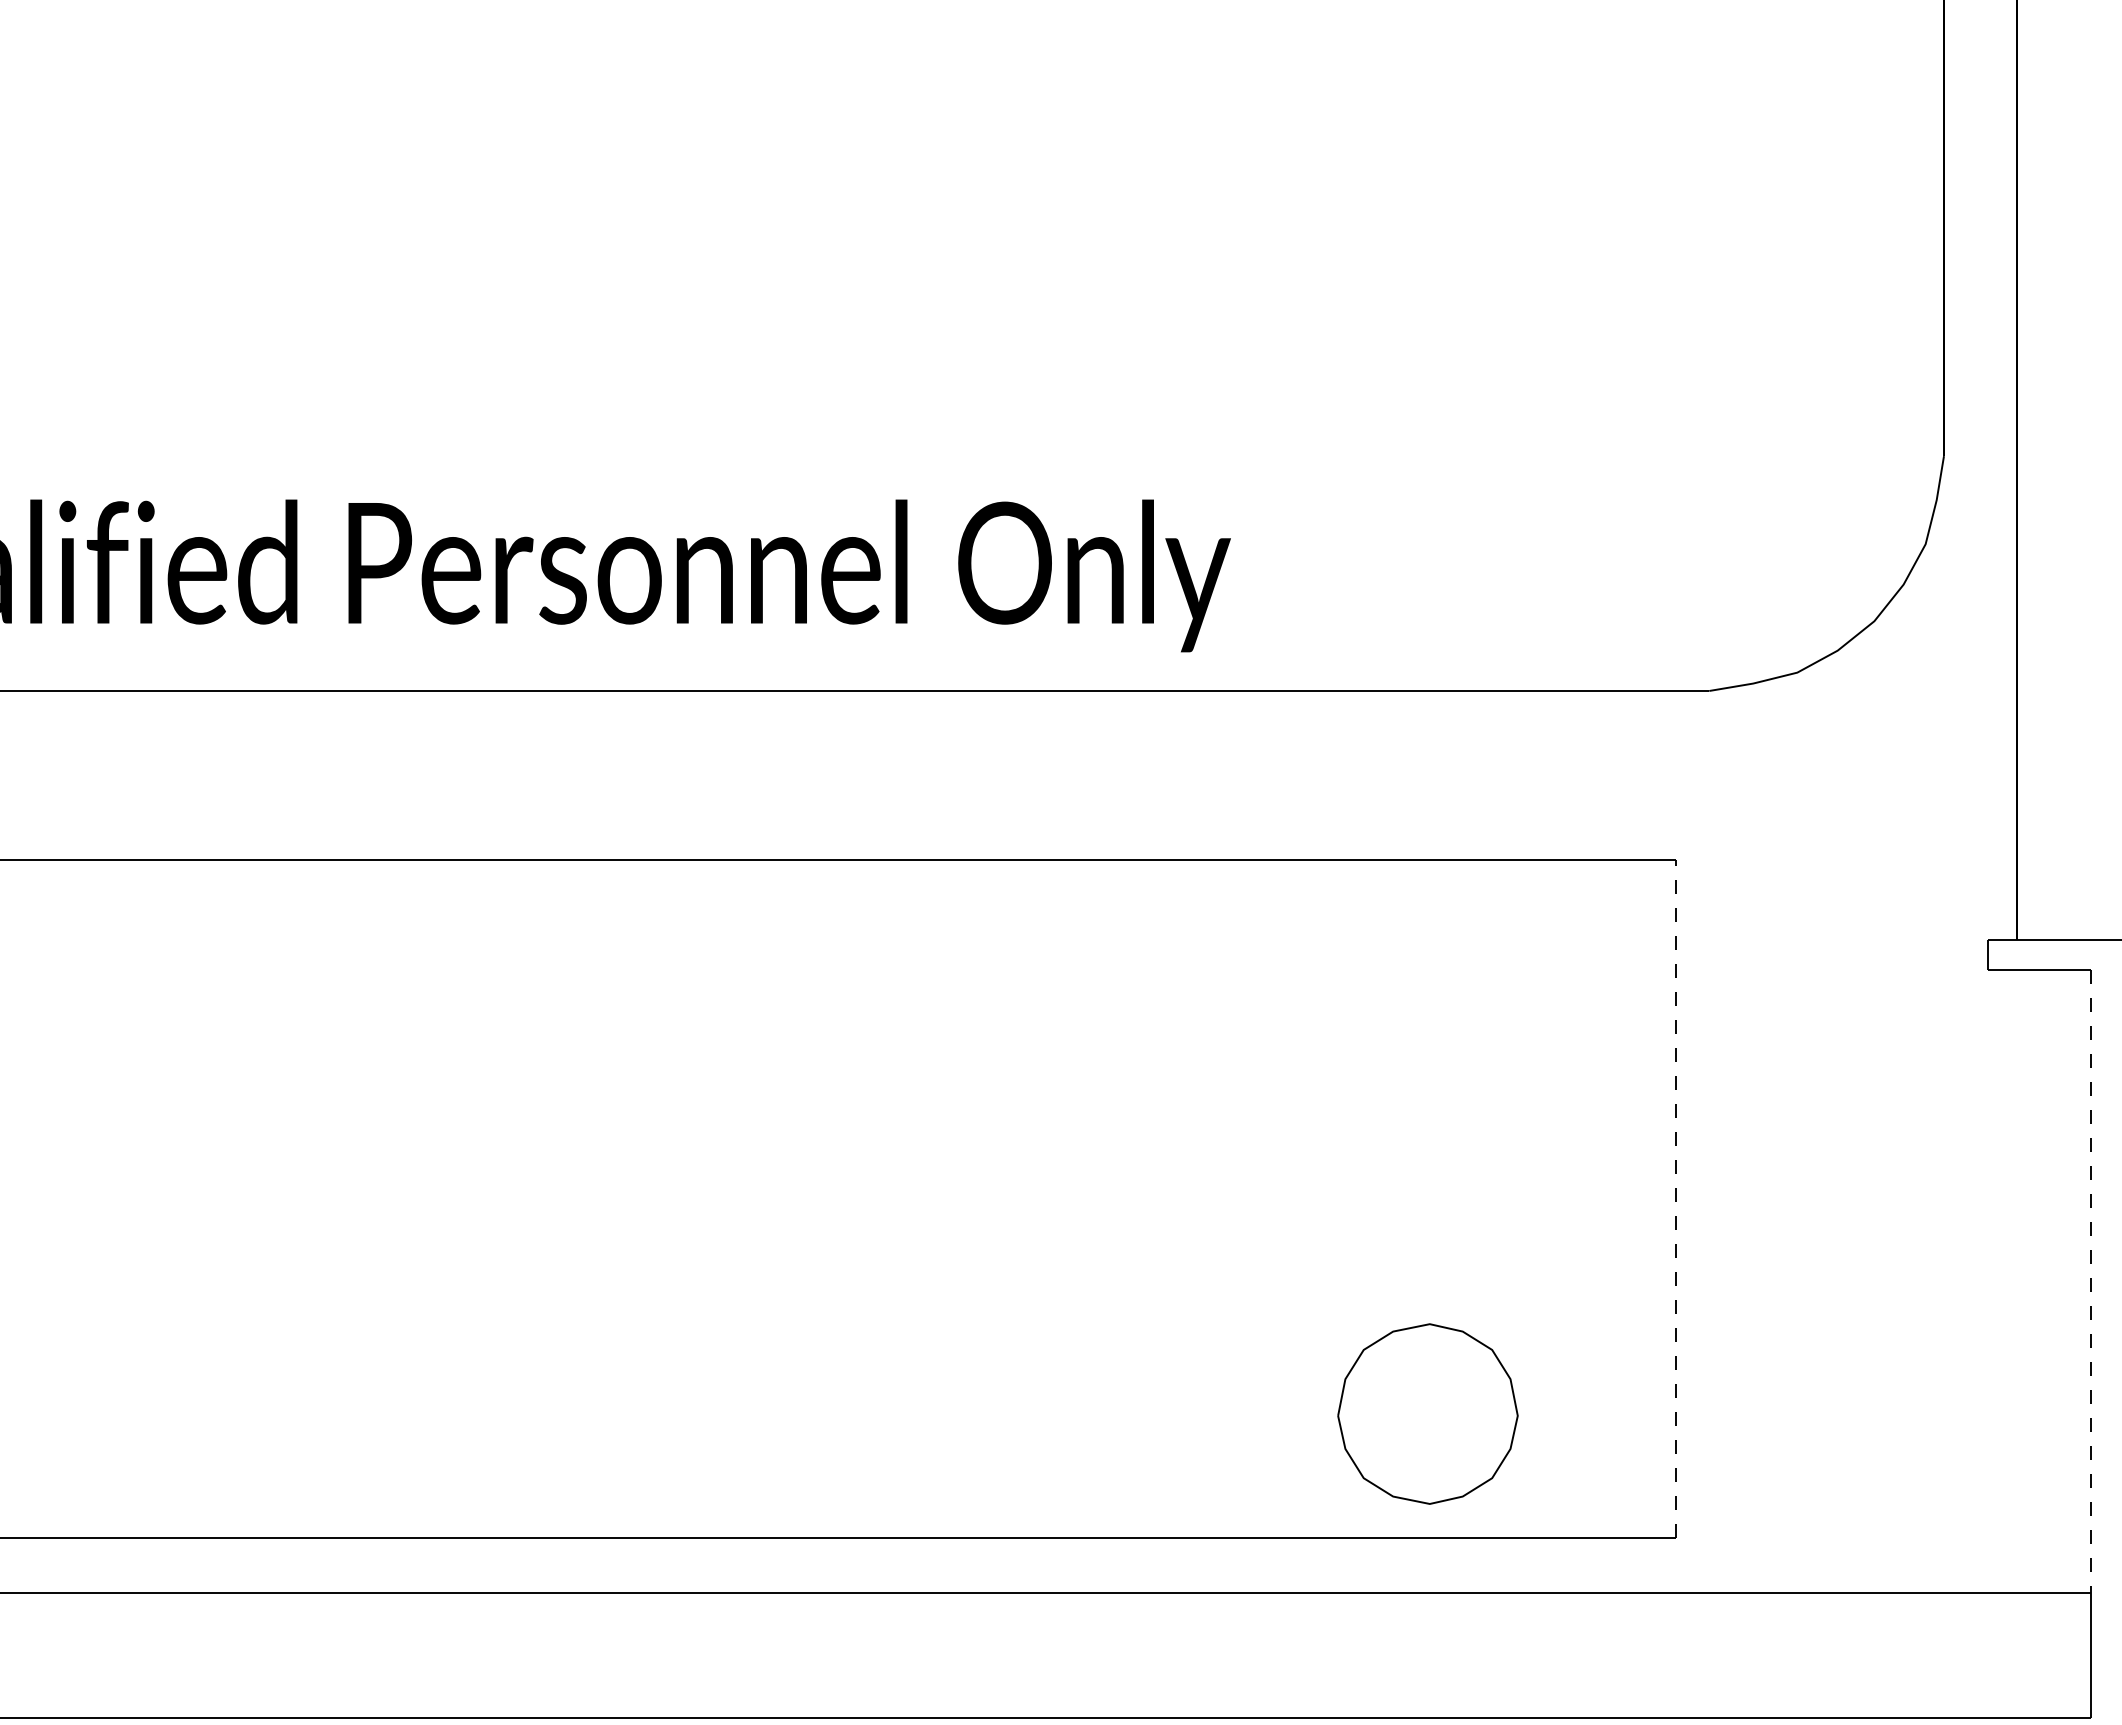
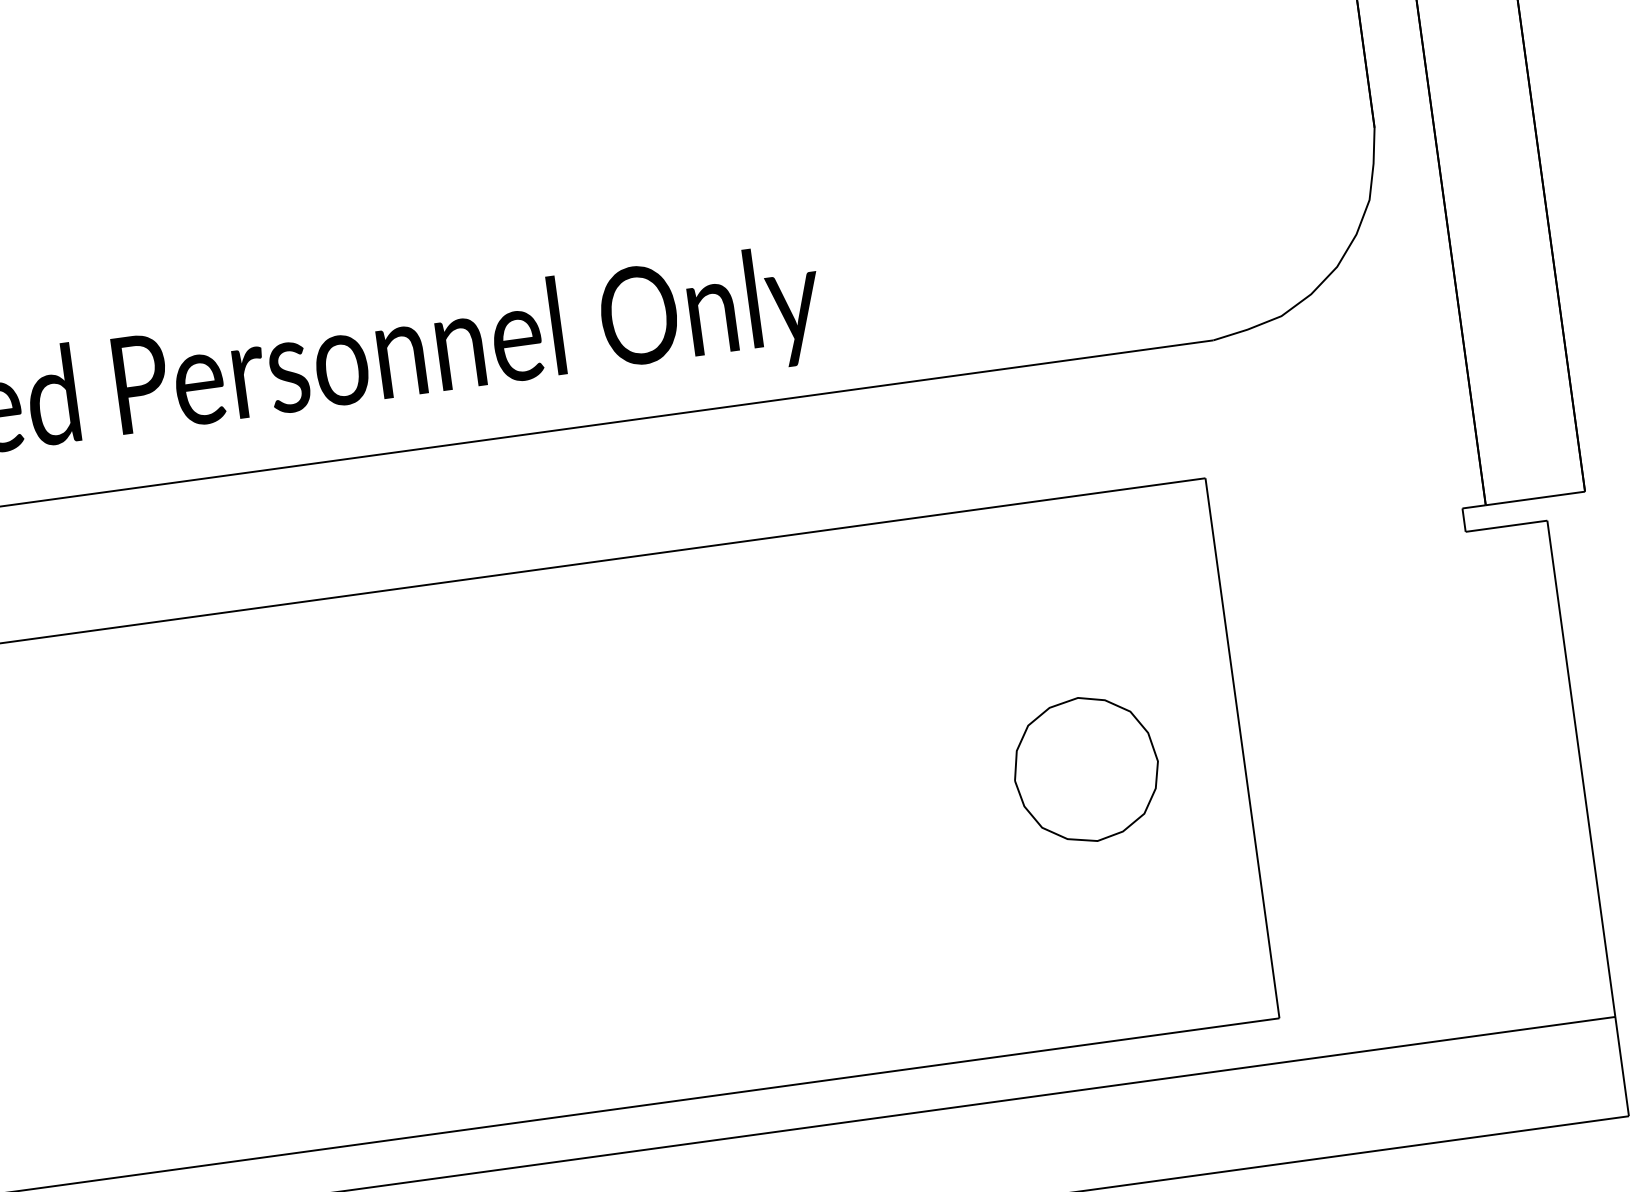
line: (1676, 1198) -> (1242, 747), dashed -> solid
line: (2090, 1281) -> (1581, 768), dashed -> solid
part: (1427, 1413) -> (1085, 769), moved

